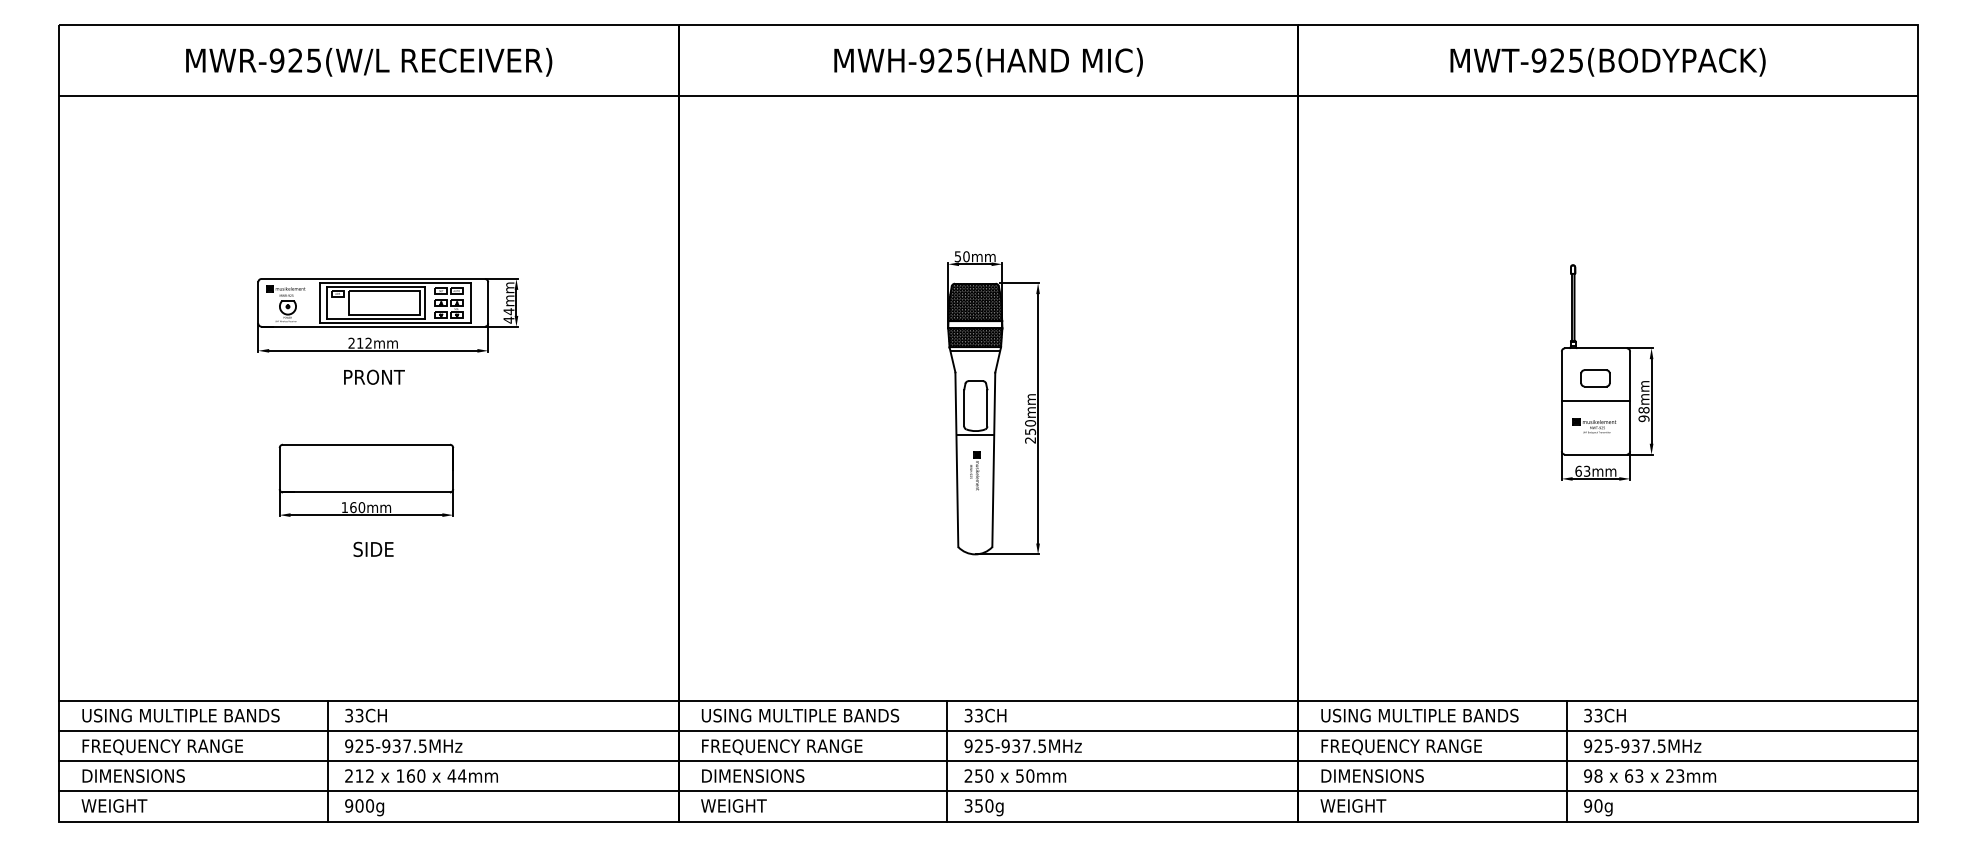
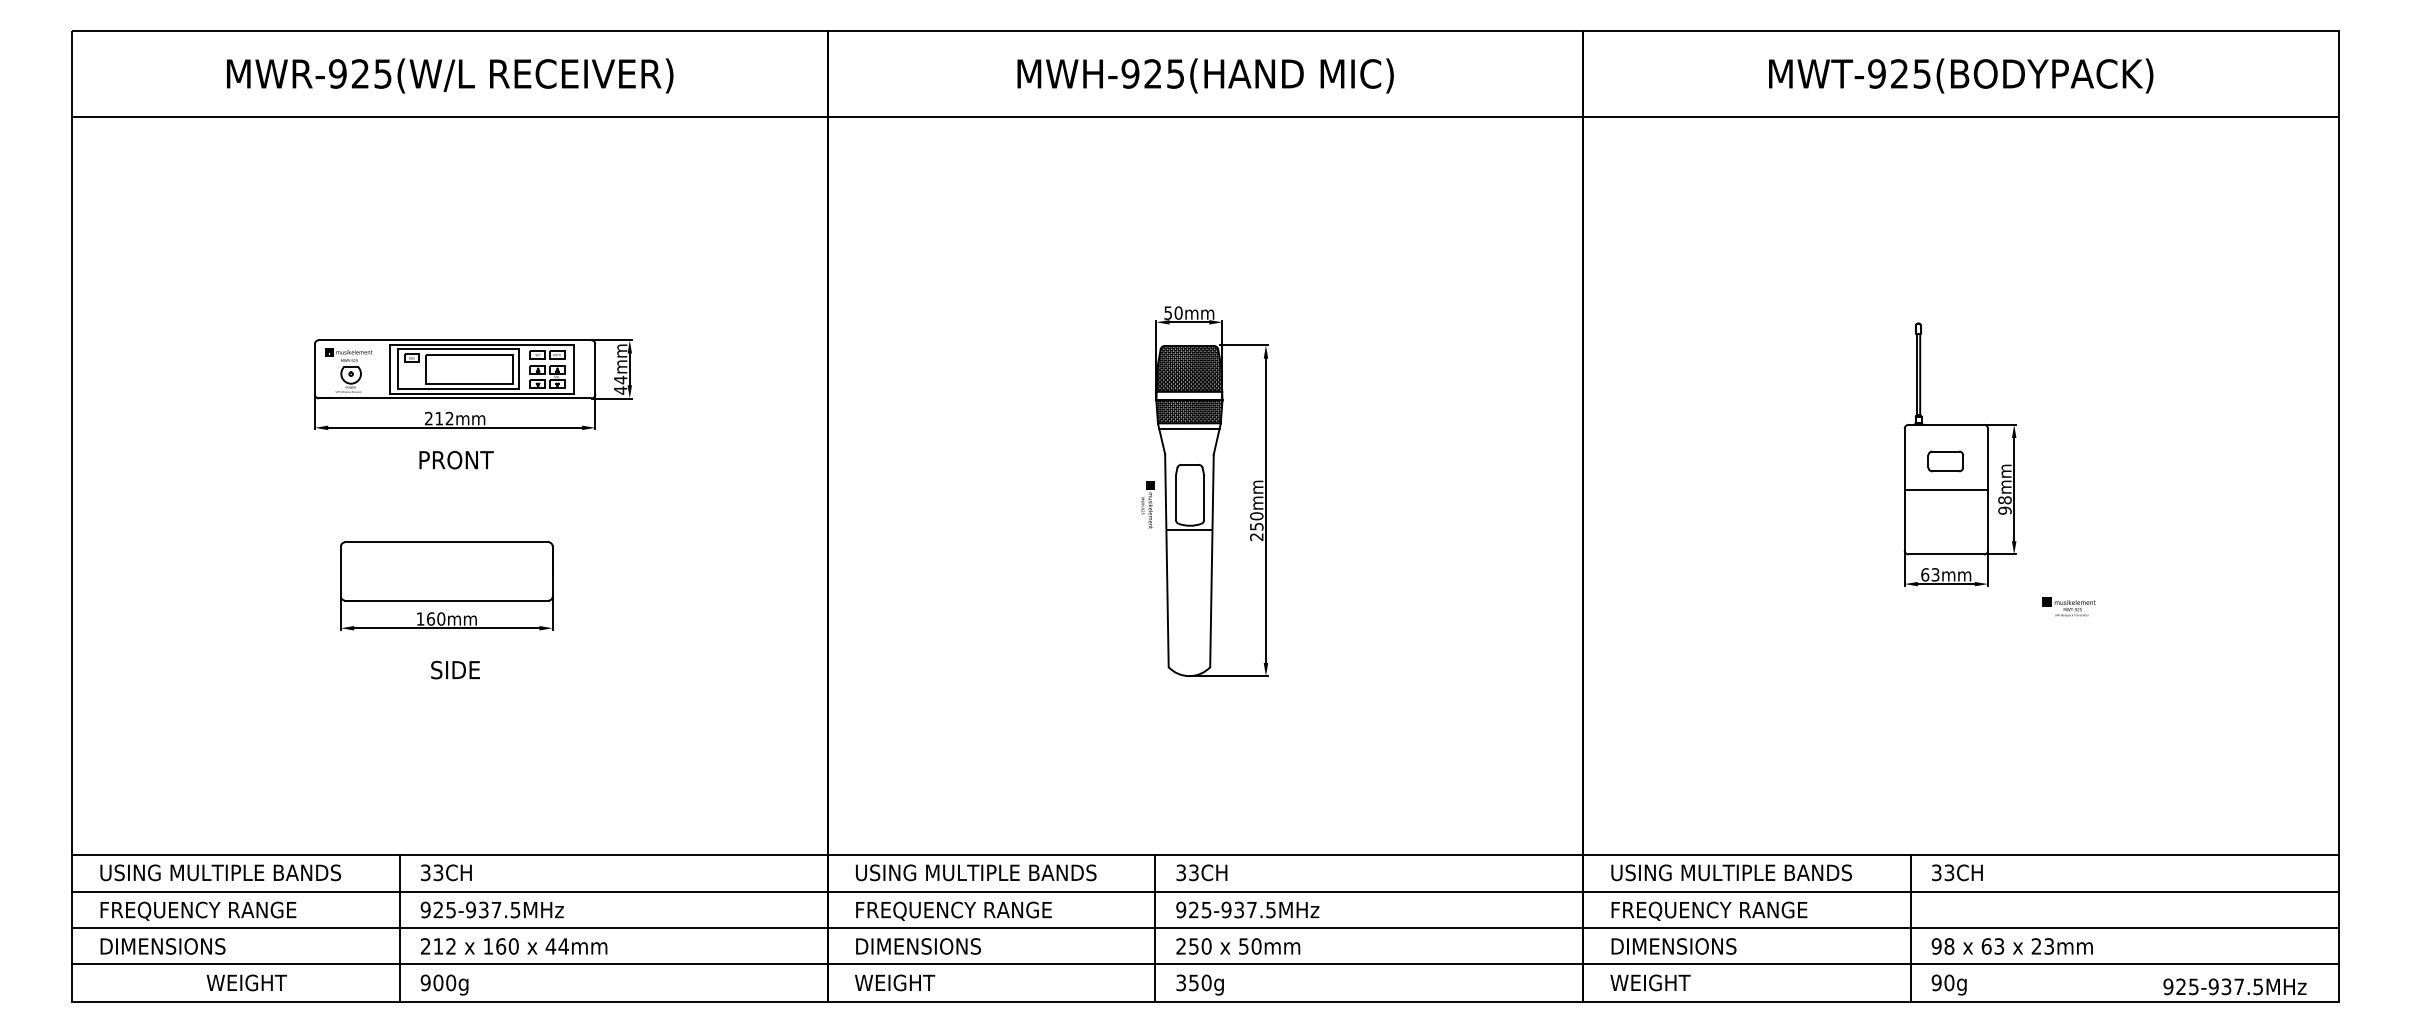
part: (1594, 425) -> (2068, 606), moved
part: (975, 470) -> (1148, 504), moved
text: (1642, 745) -> (2234, 986), moved
text: (114, 805) -> (246, 982), moved

